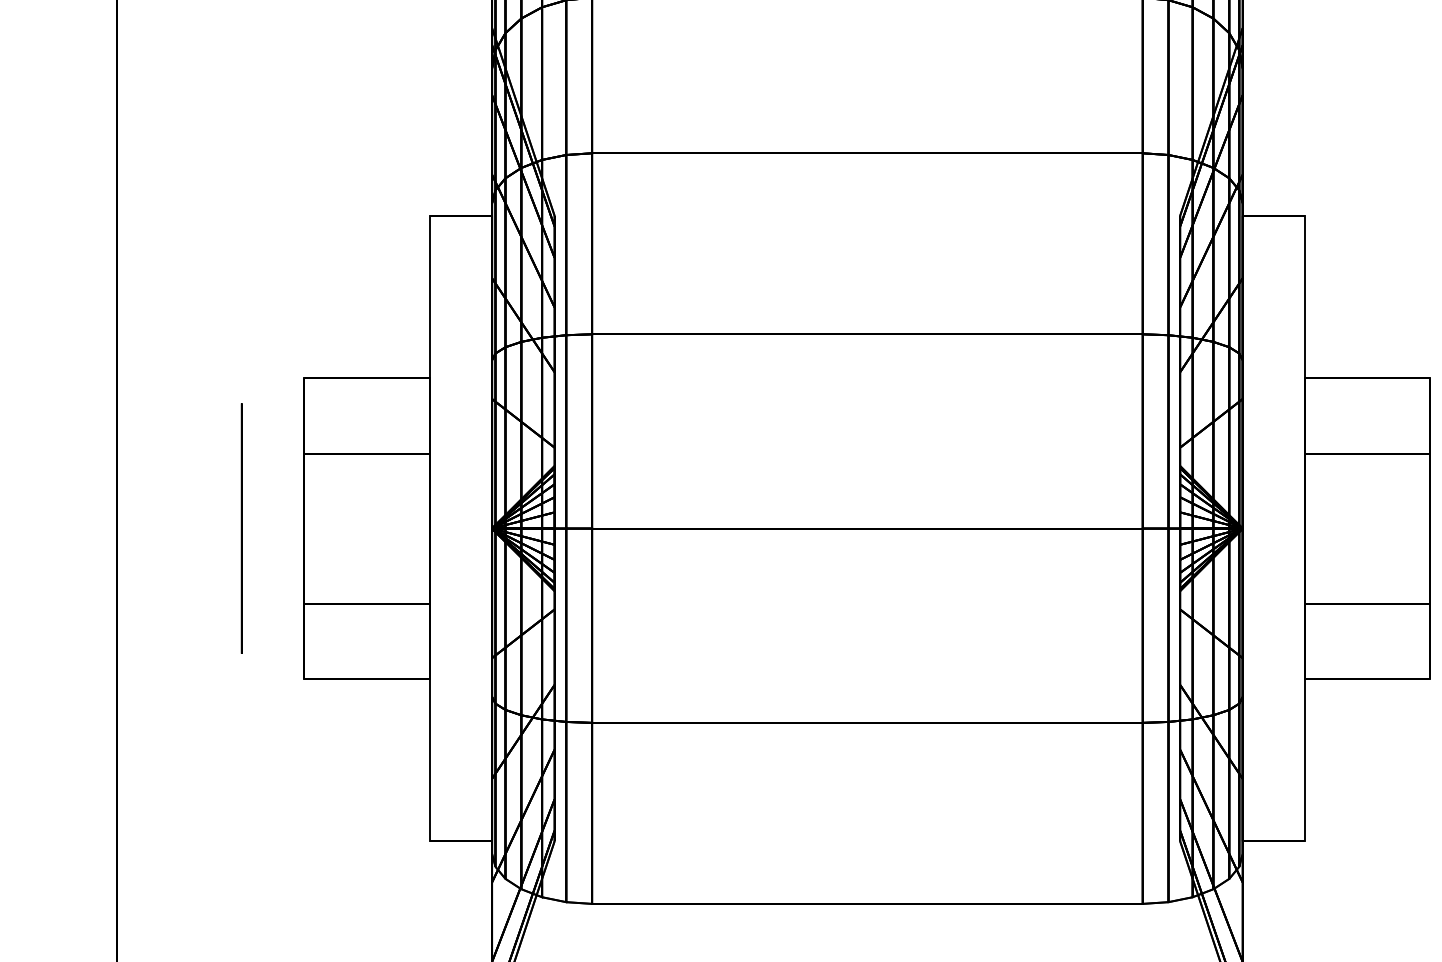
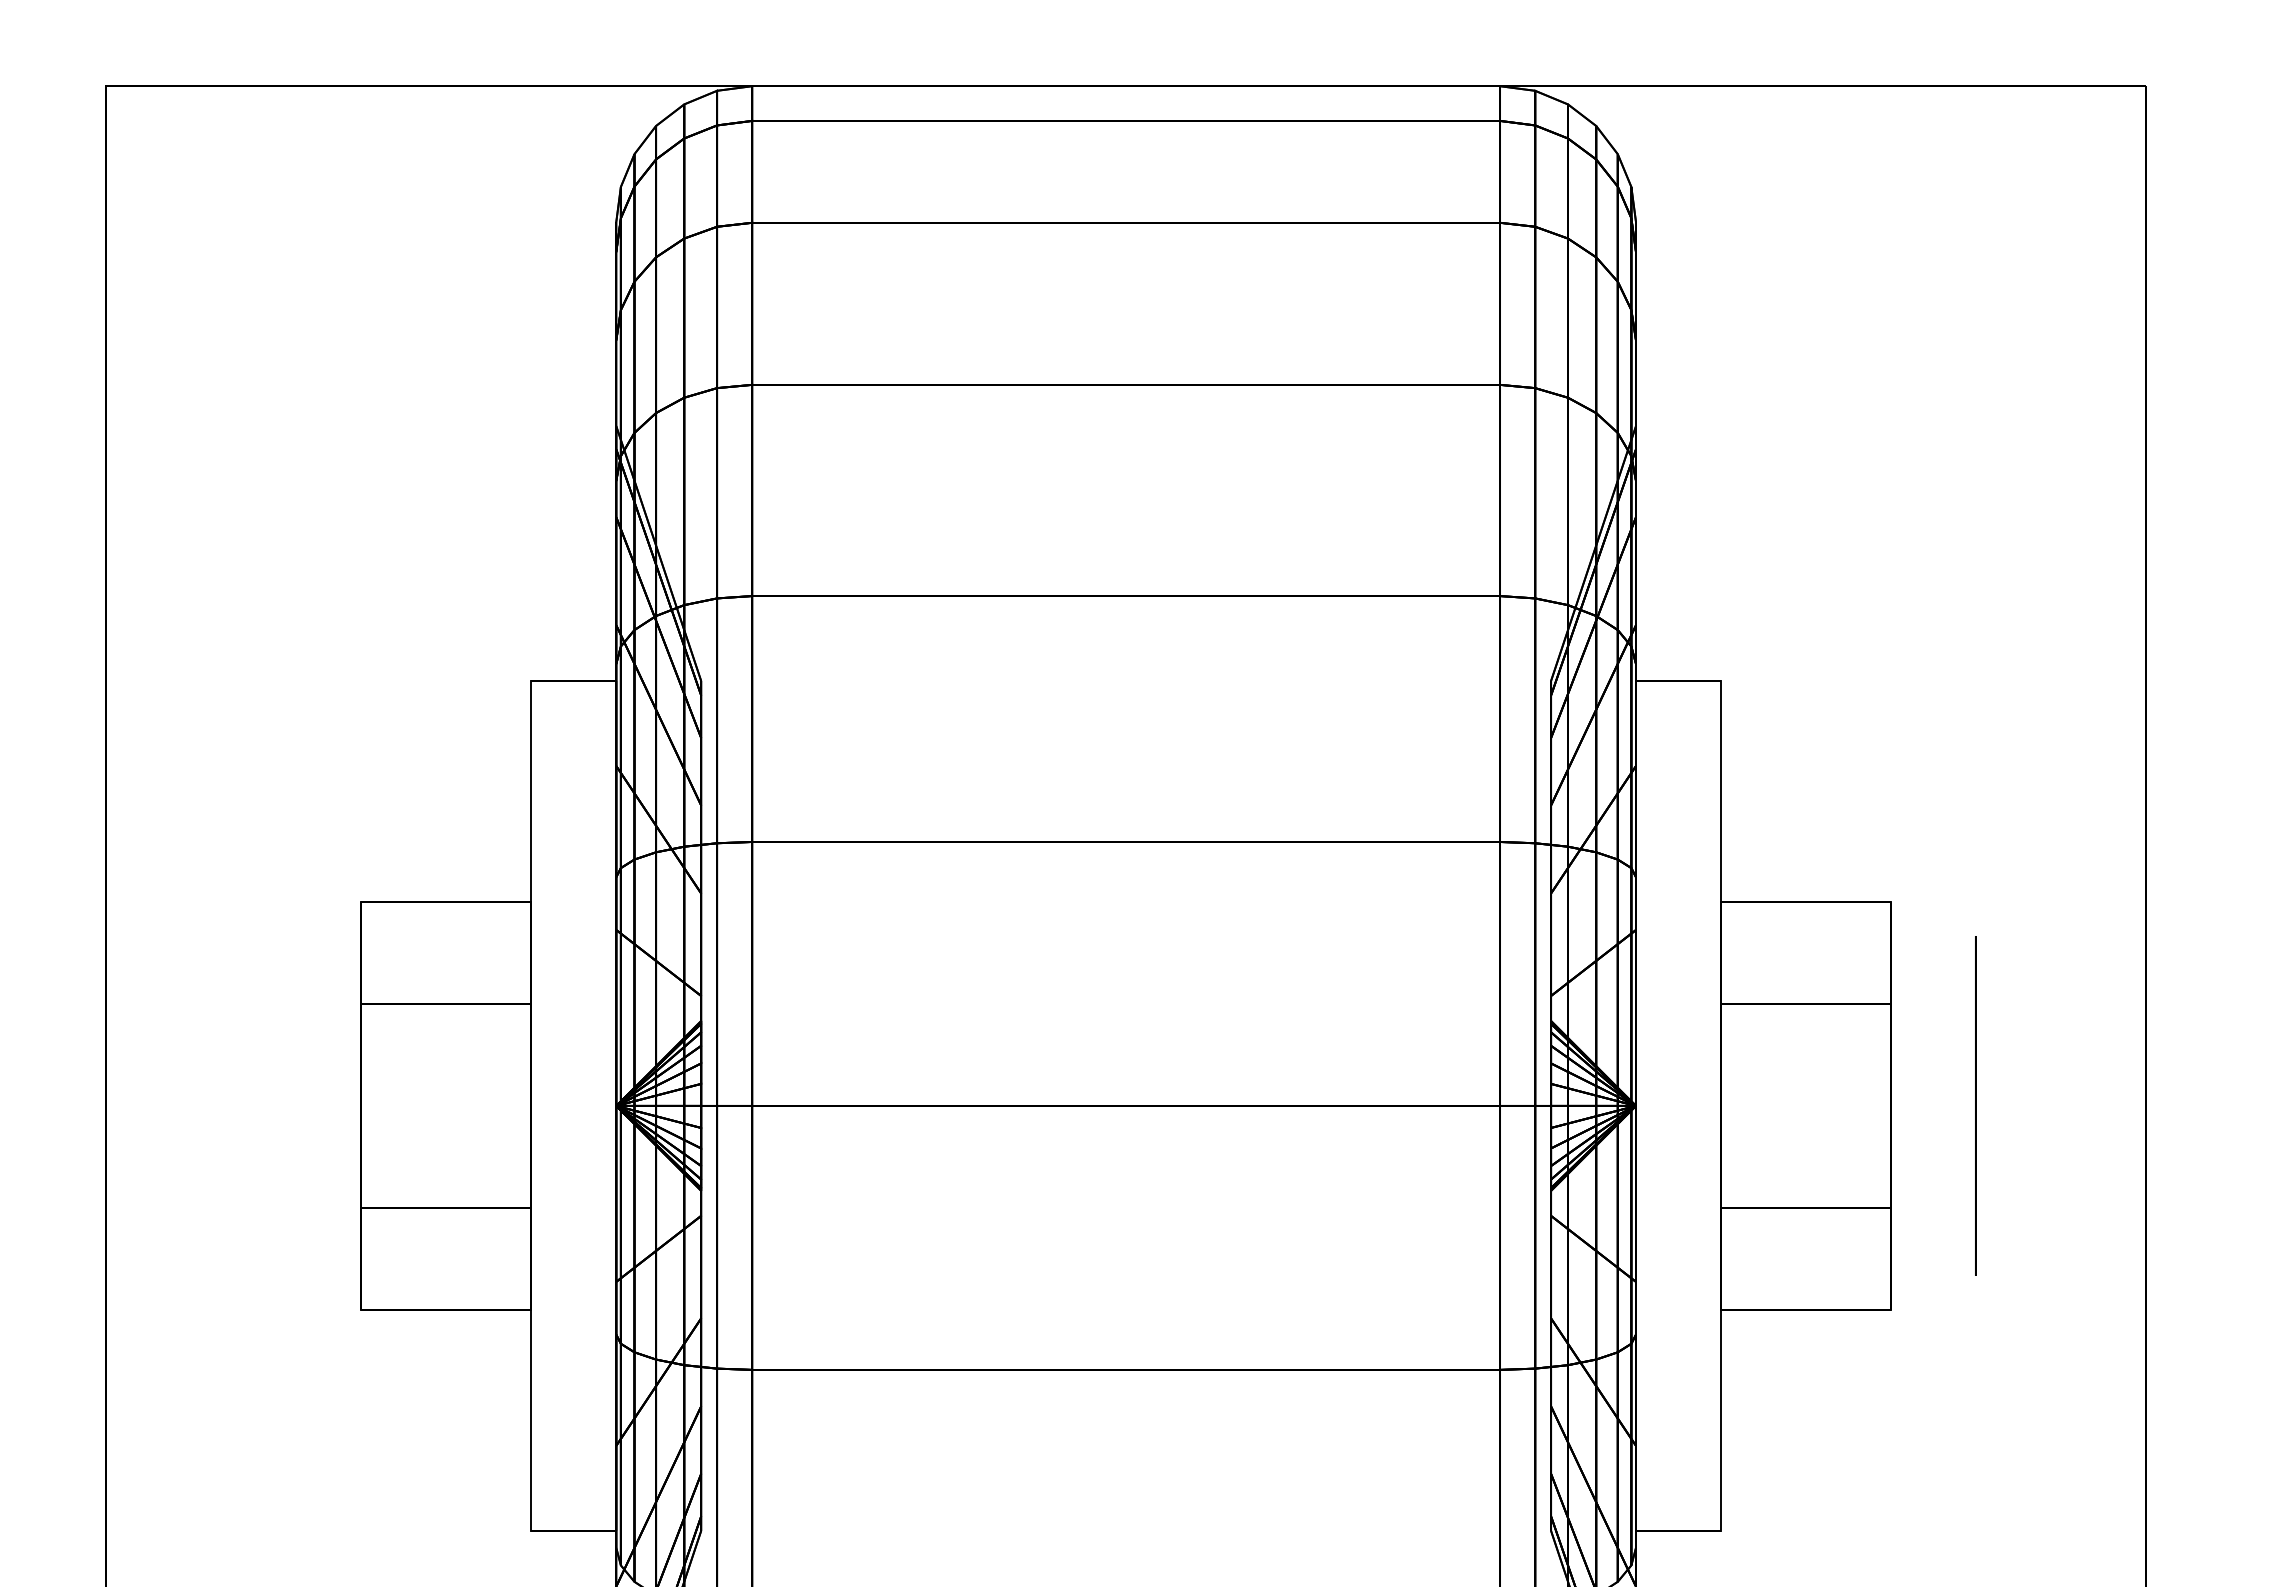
circle: (241, 528) -> (276, 1105), removed

